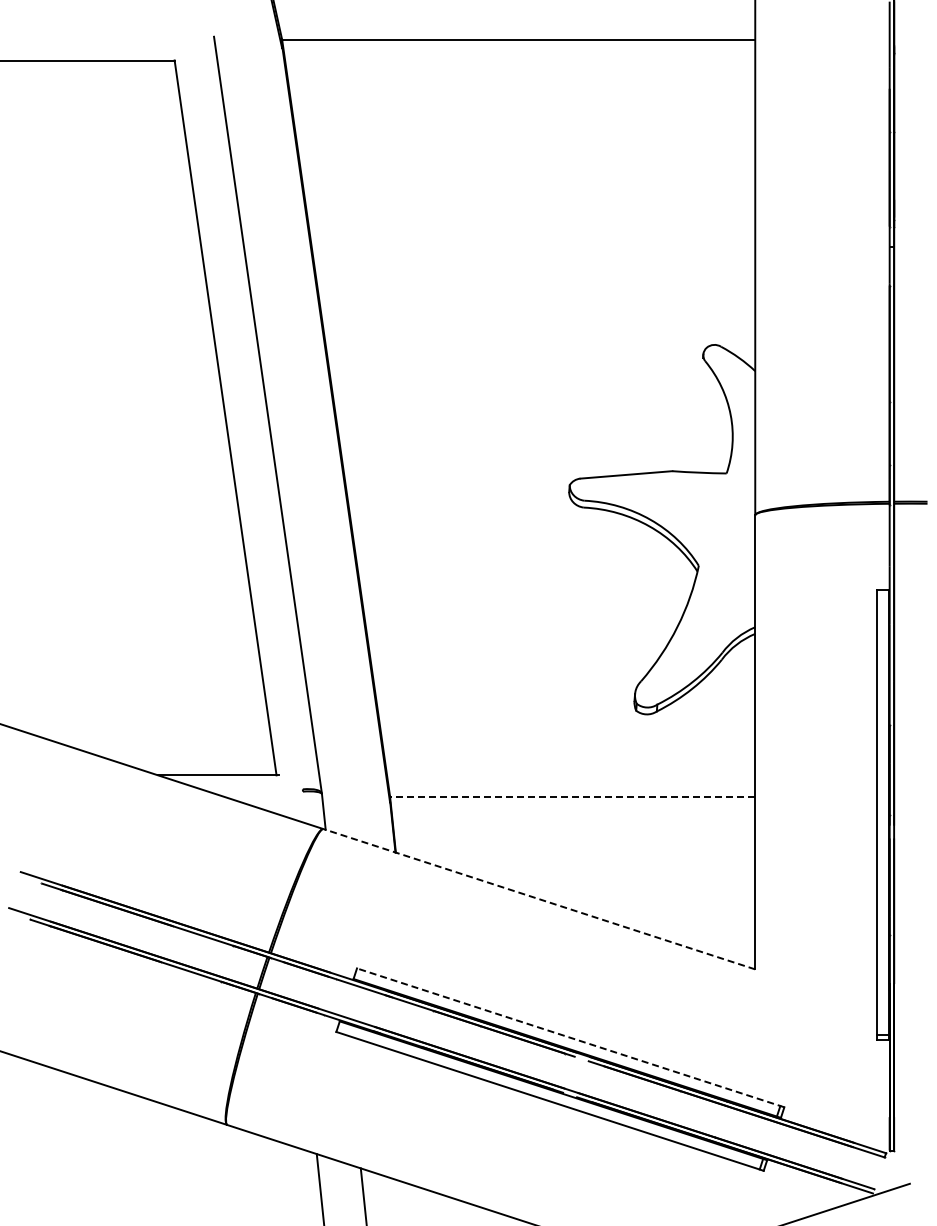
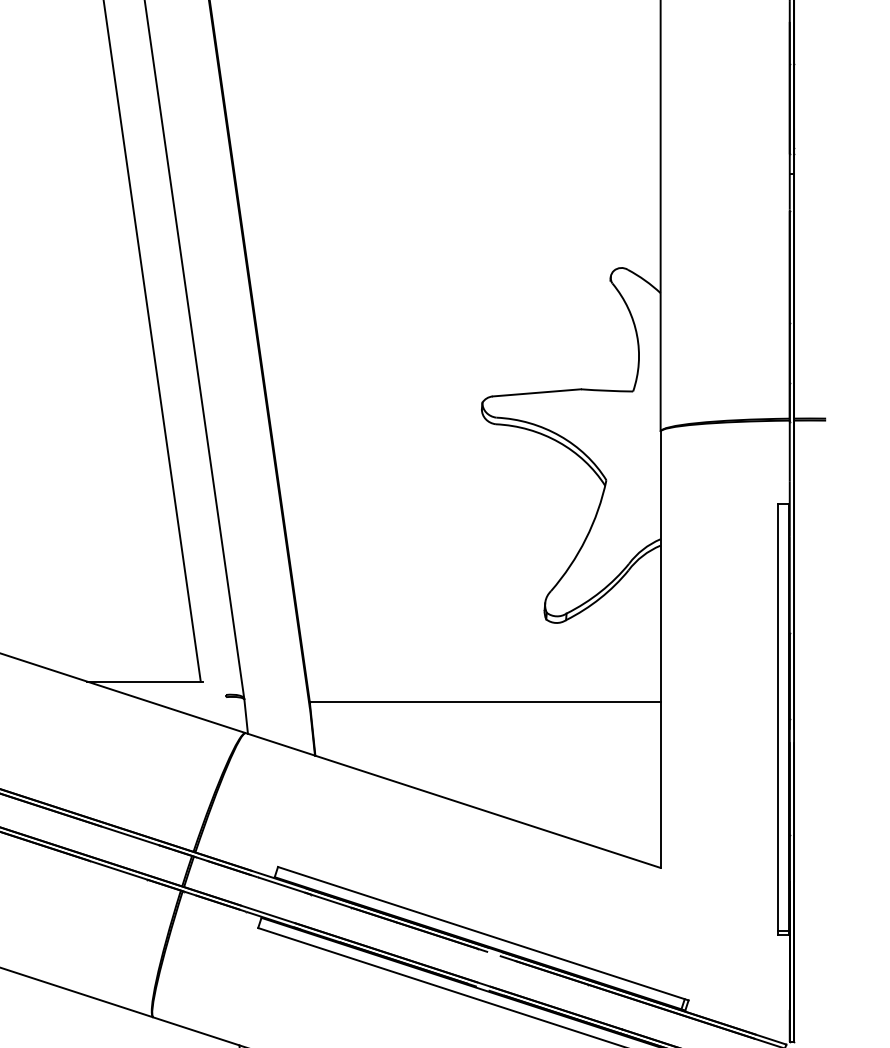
line: (572, 796) -> (485, 701), dashed -> solid
line: (538, 899) -> (452, 800), dashed -> solid
line: (570, 1037) -> (483, 933), dashed -> solid

